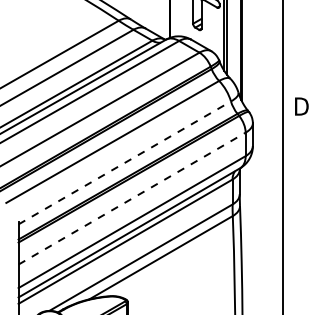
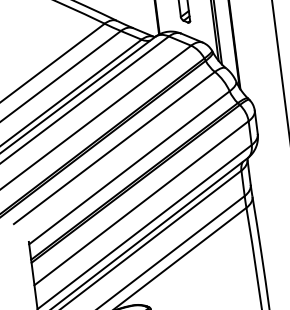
line: (124, 162) -> (129, 167), dashed -> solid
line: (132, 198) -> (141, 203), dashed -> solid

